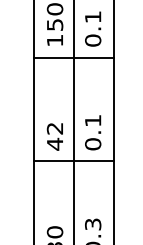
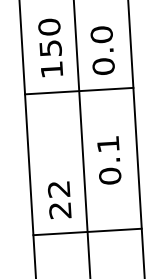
text: (93, 17) -> (102, 35), 0.1 -> 0.0
text: (93, 132) -> (109, 160), moved
text: (54, 143) -> (59, 209), 42 -> 22

